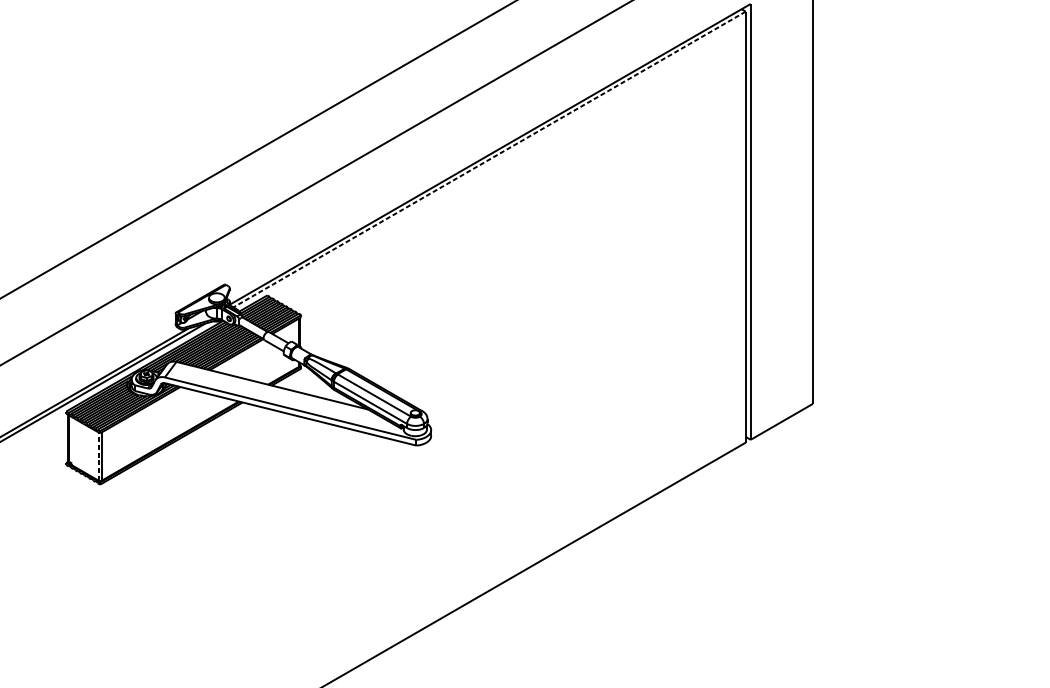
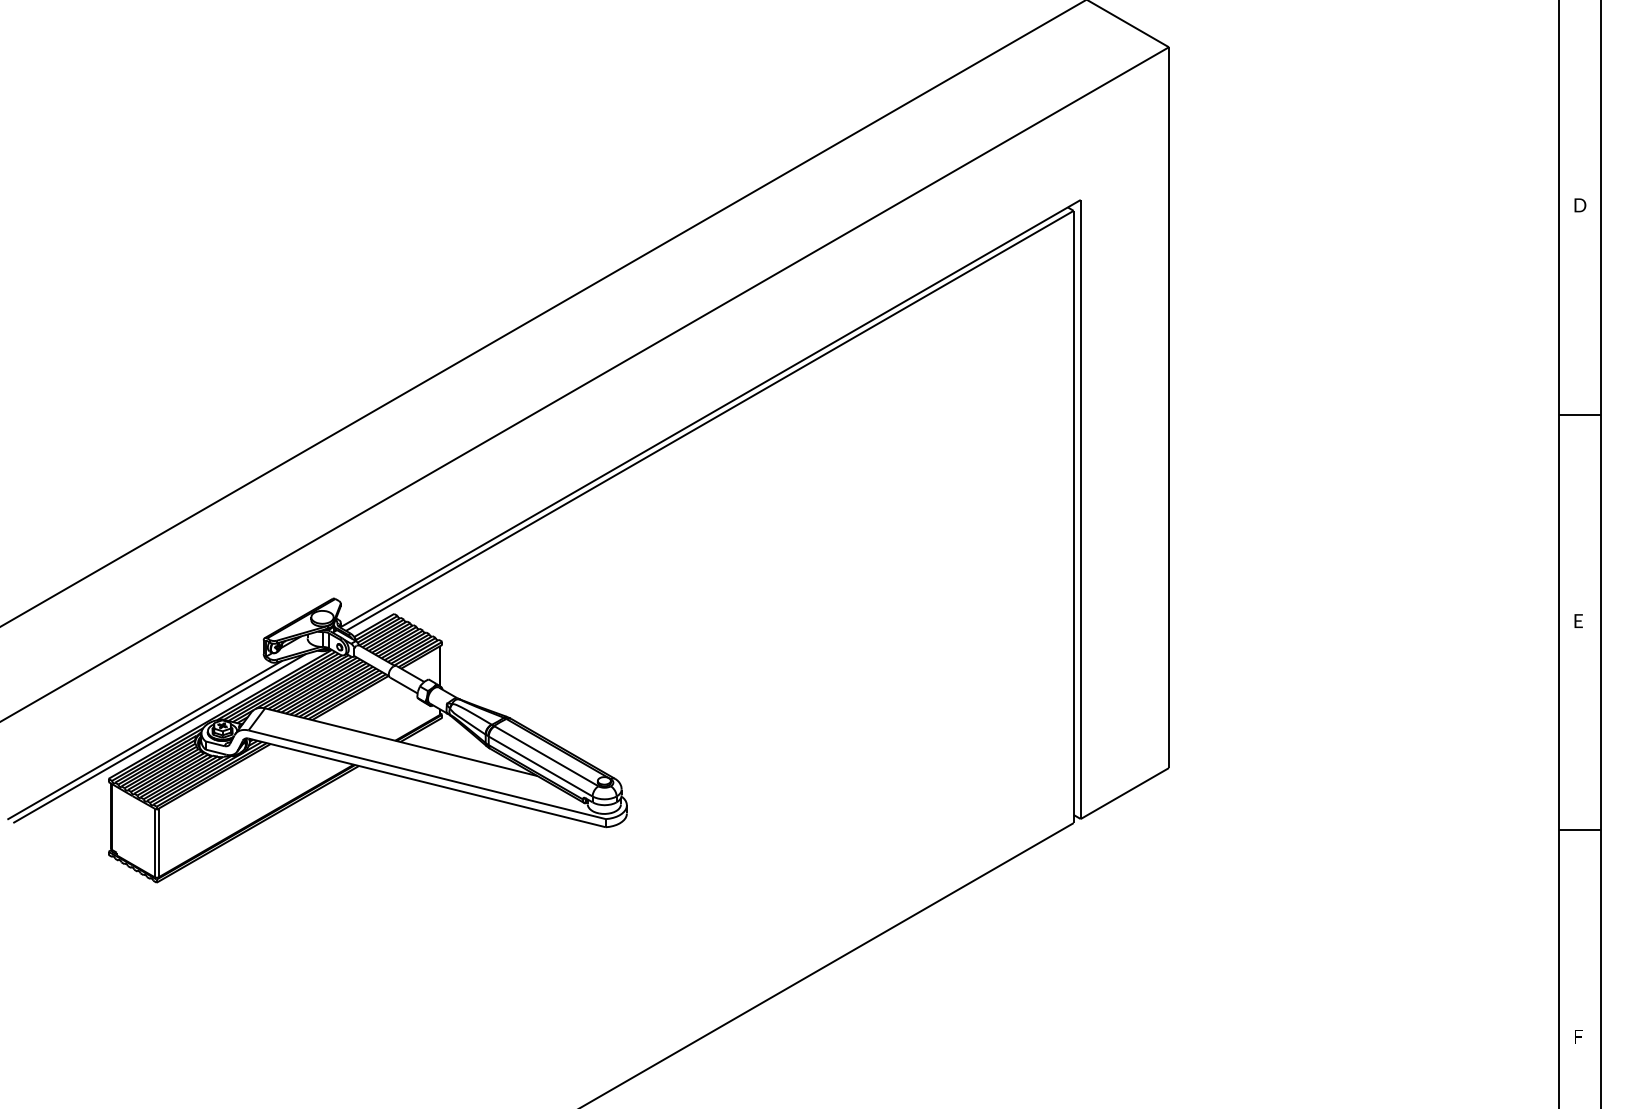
line: (489, 159) -> (709, 421), dashed -> solid
line: (98, 456) -> (154, 842), dashed -> solid

